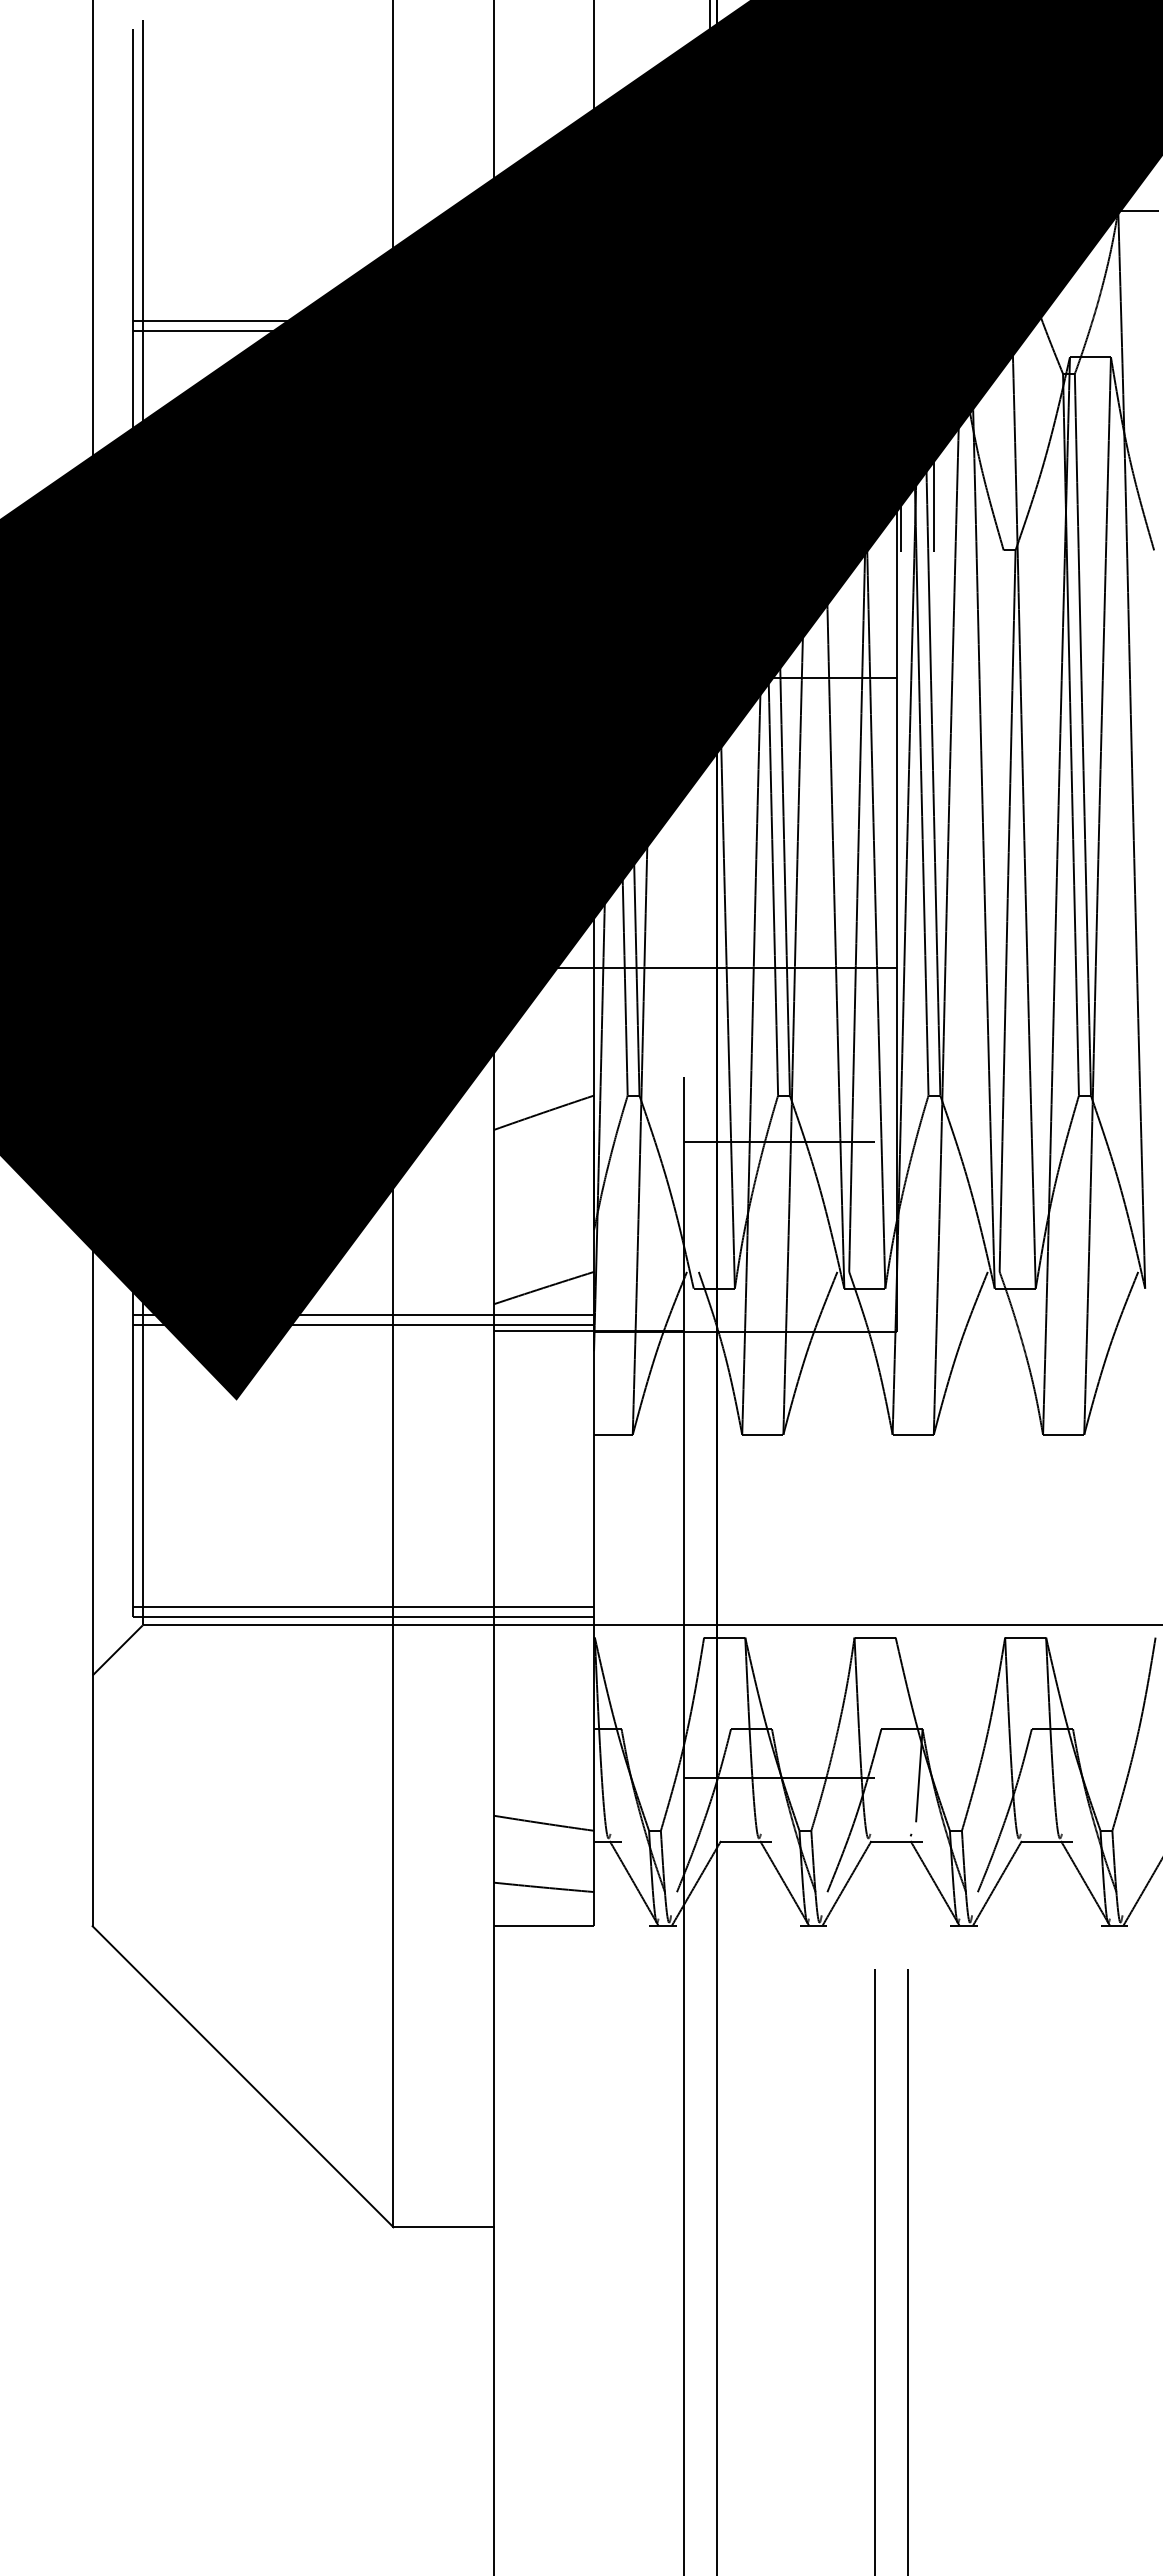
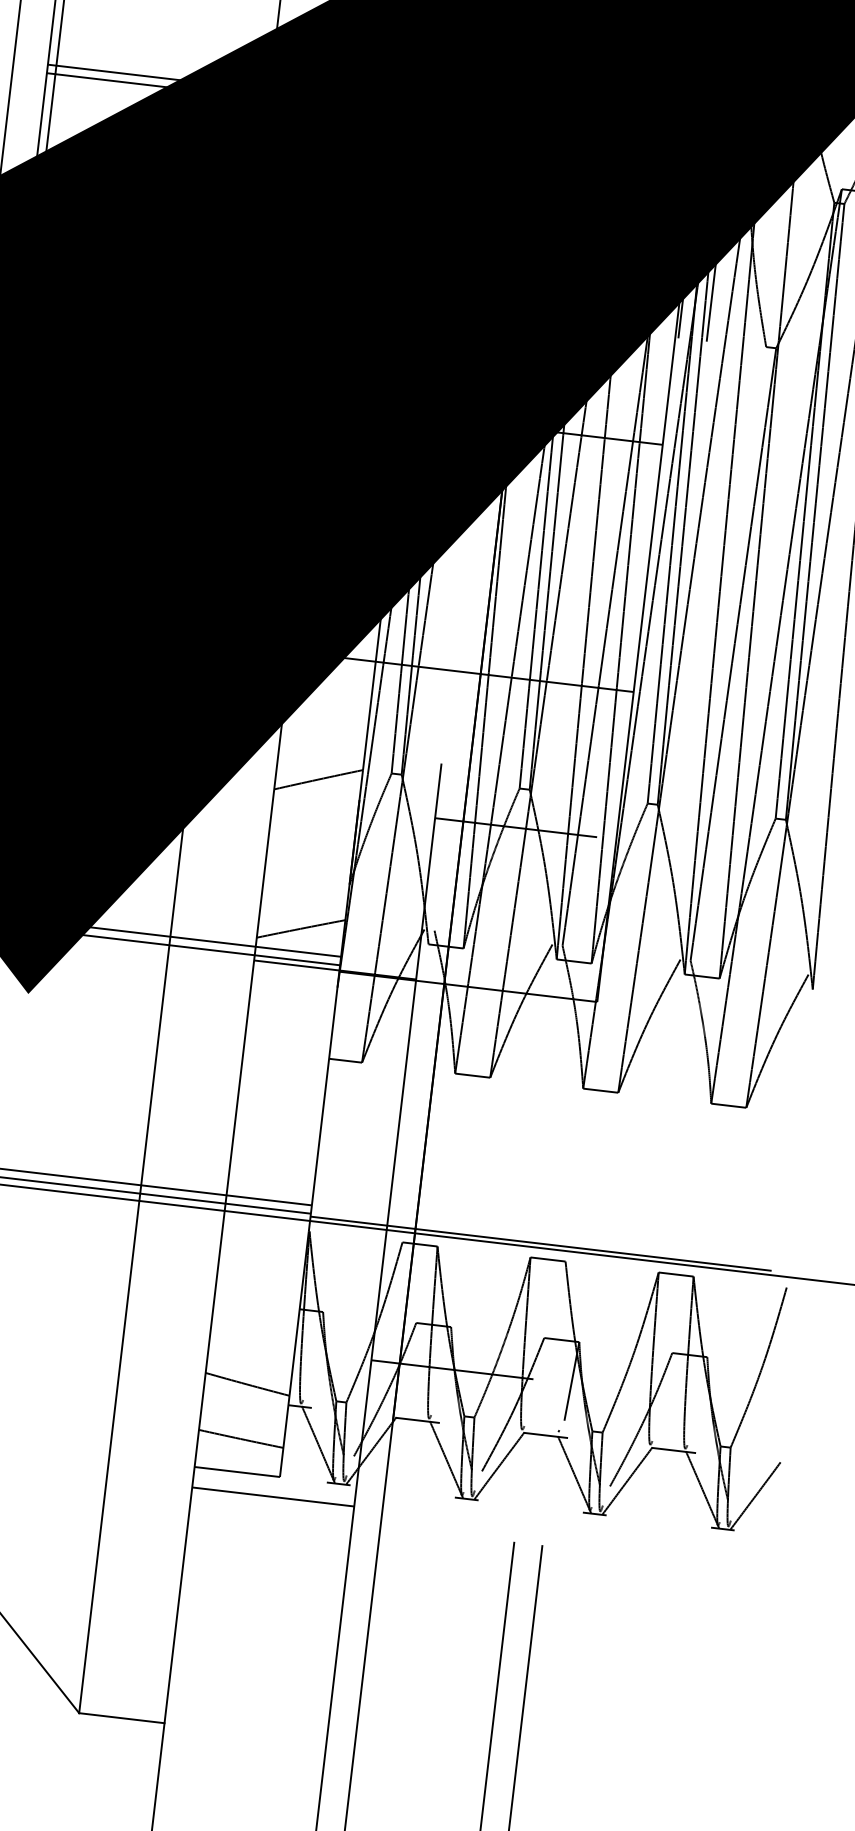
line: (864, 1620) -> (540, 1243), added
line: (588, 1950) -> (272, 1497), added

